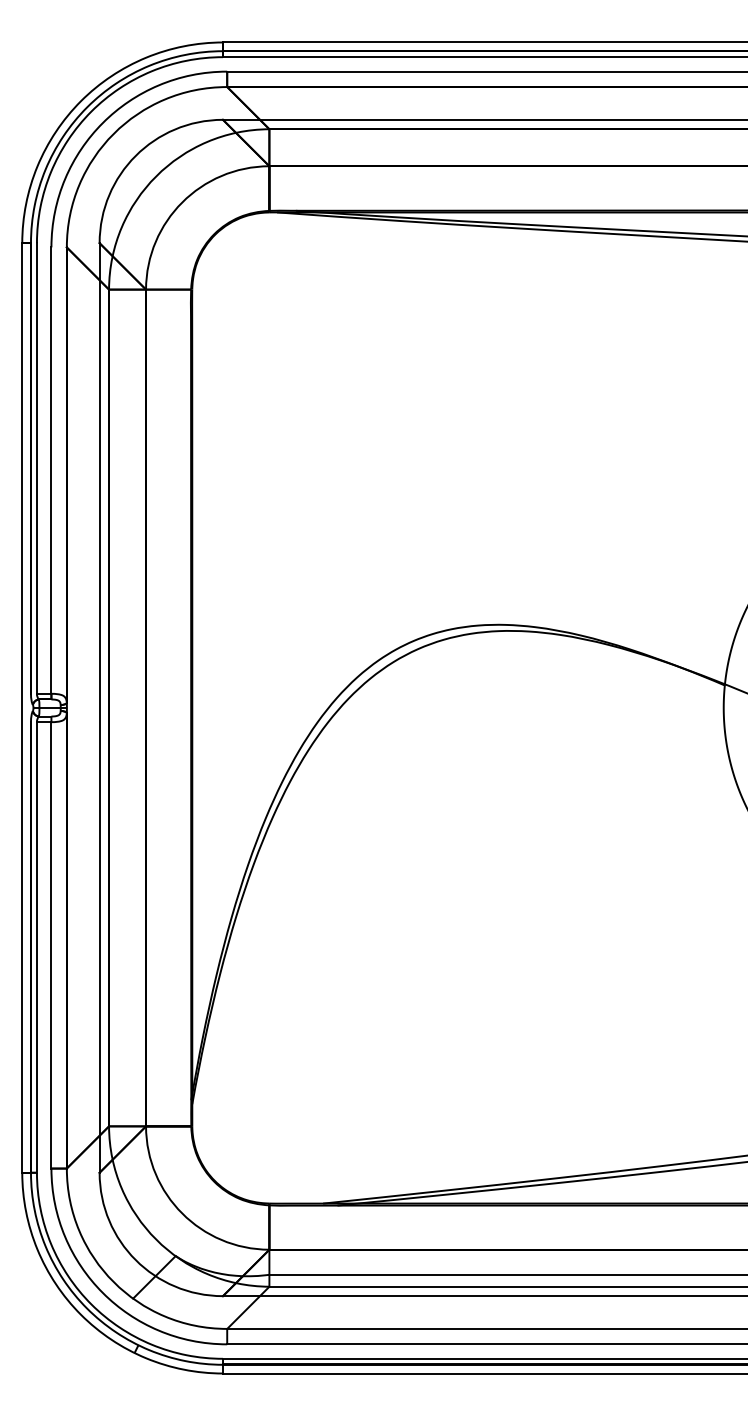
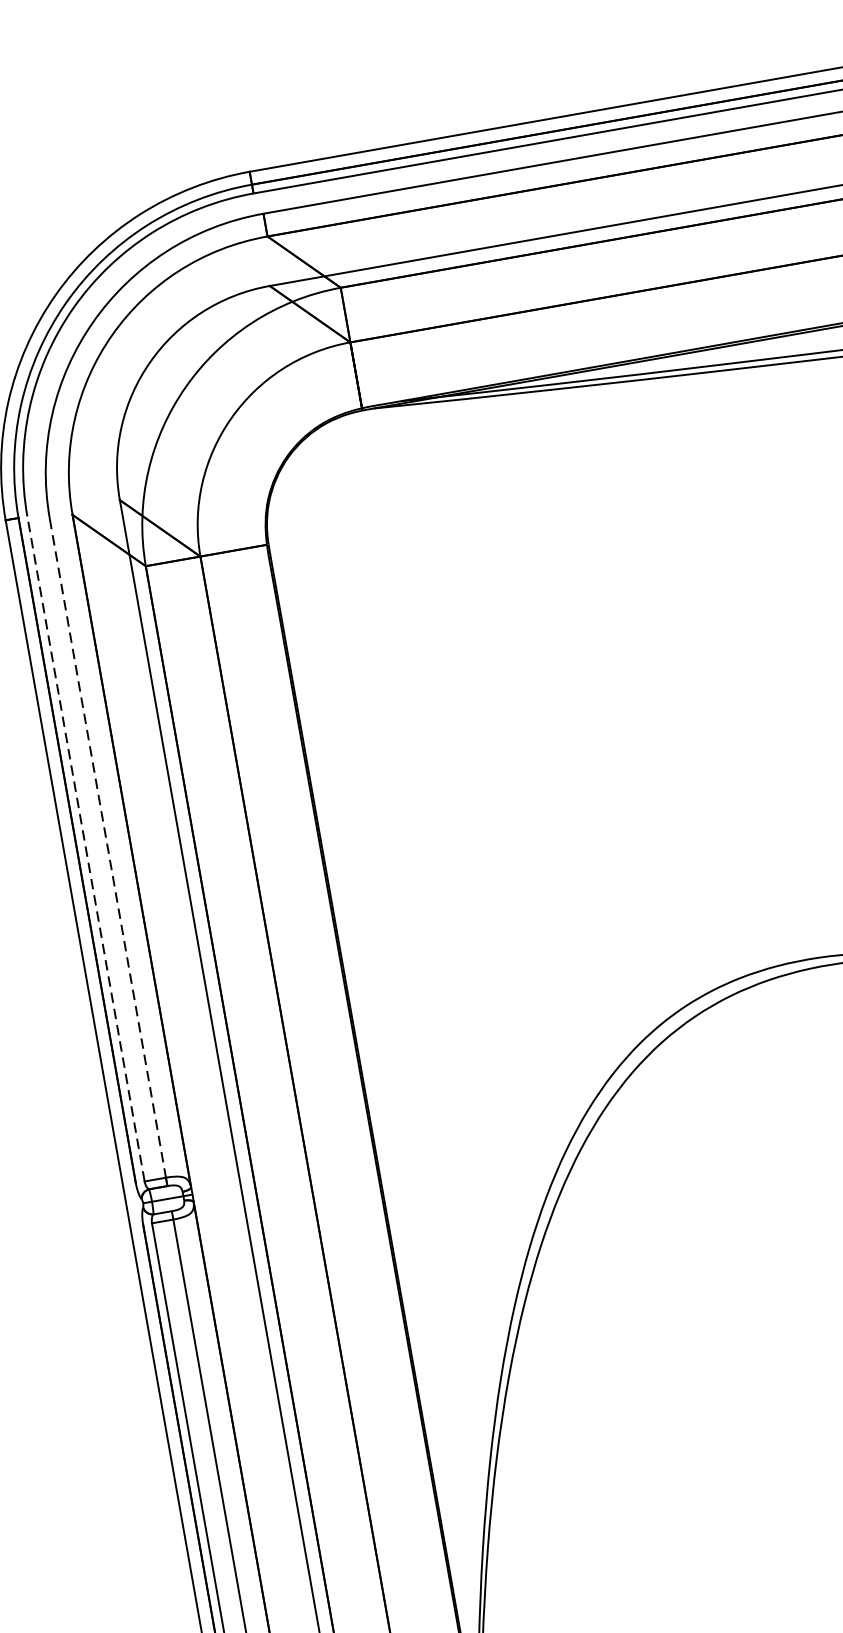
line: (36, 468) -> (85, 849), solid -> dashed
line: (51, 471) -> (108, 849), solid -> dashed

